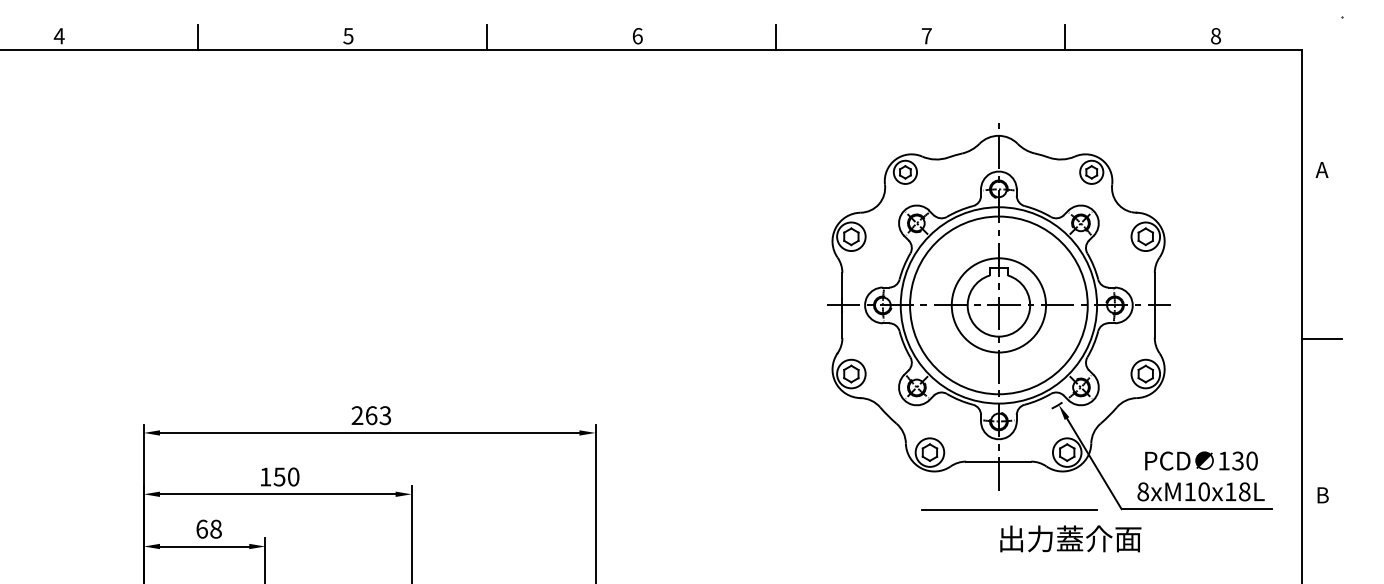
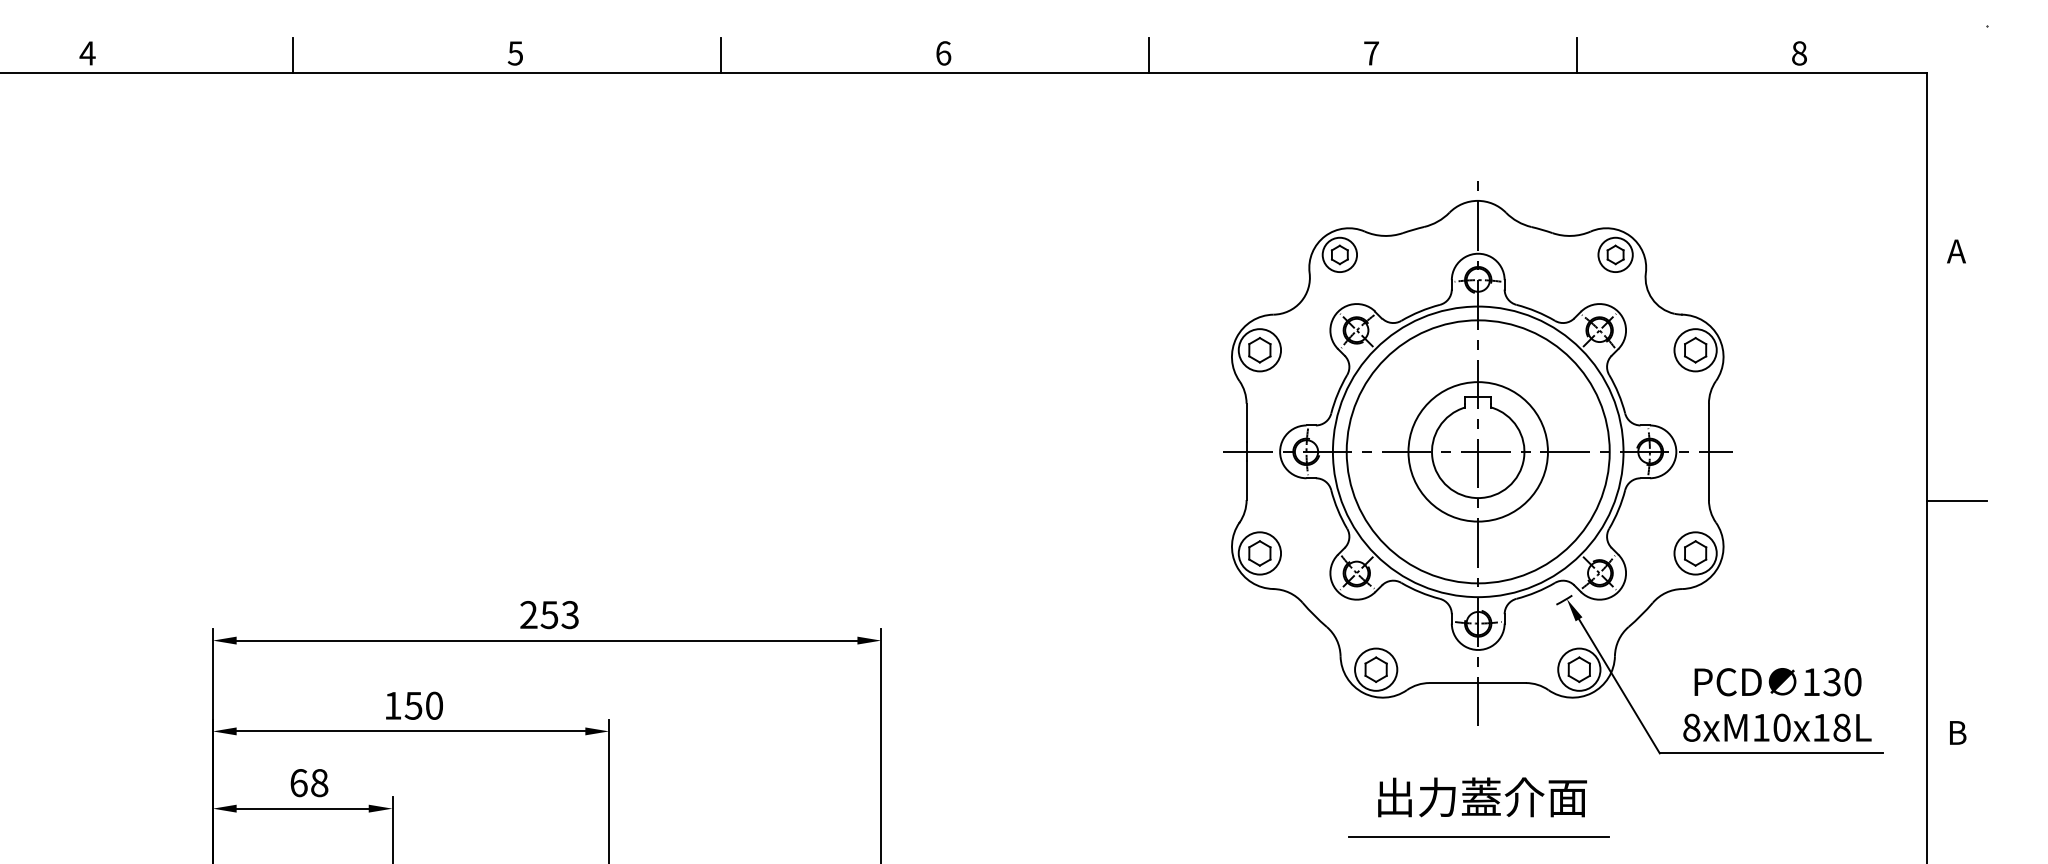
text: (371, 415) -> (549, 614), 263 -> 253
line: (1009, 509) -> (1479, 836), moved
text: (1070, 538) -> (1482, 796), moved

